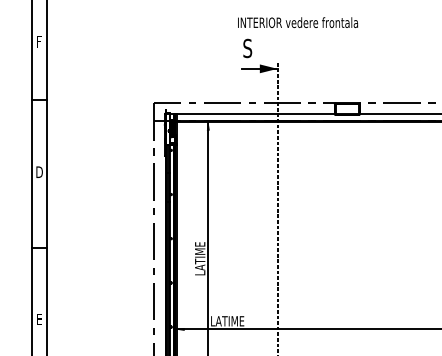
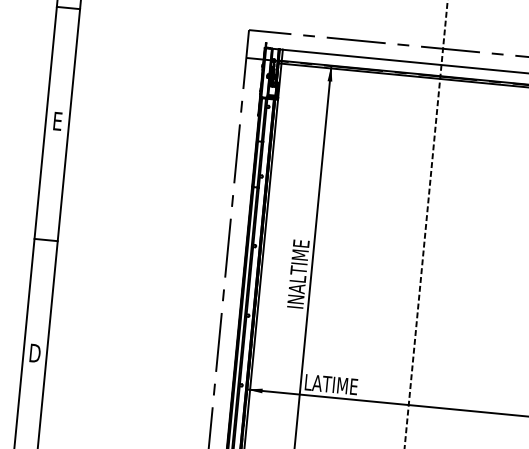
text: (39, 171) -> (57, 120), D -> E
text: (200, 253) -> (298, 273), LATIME -> INALTIME
text: (39, 319) -> (35, 353), E -> D

